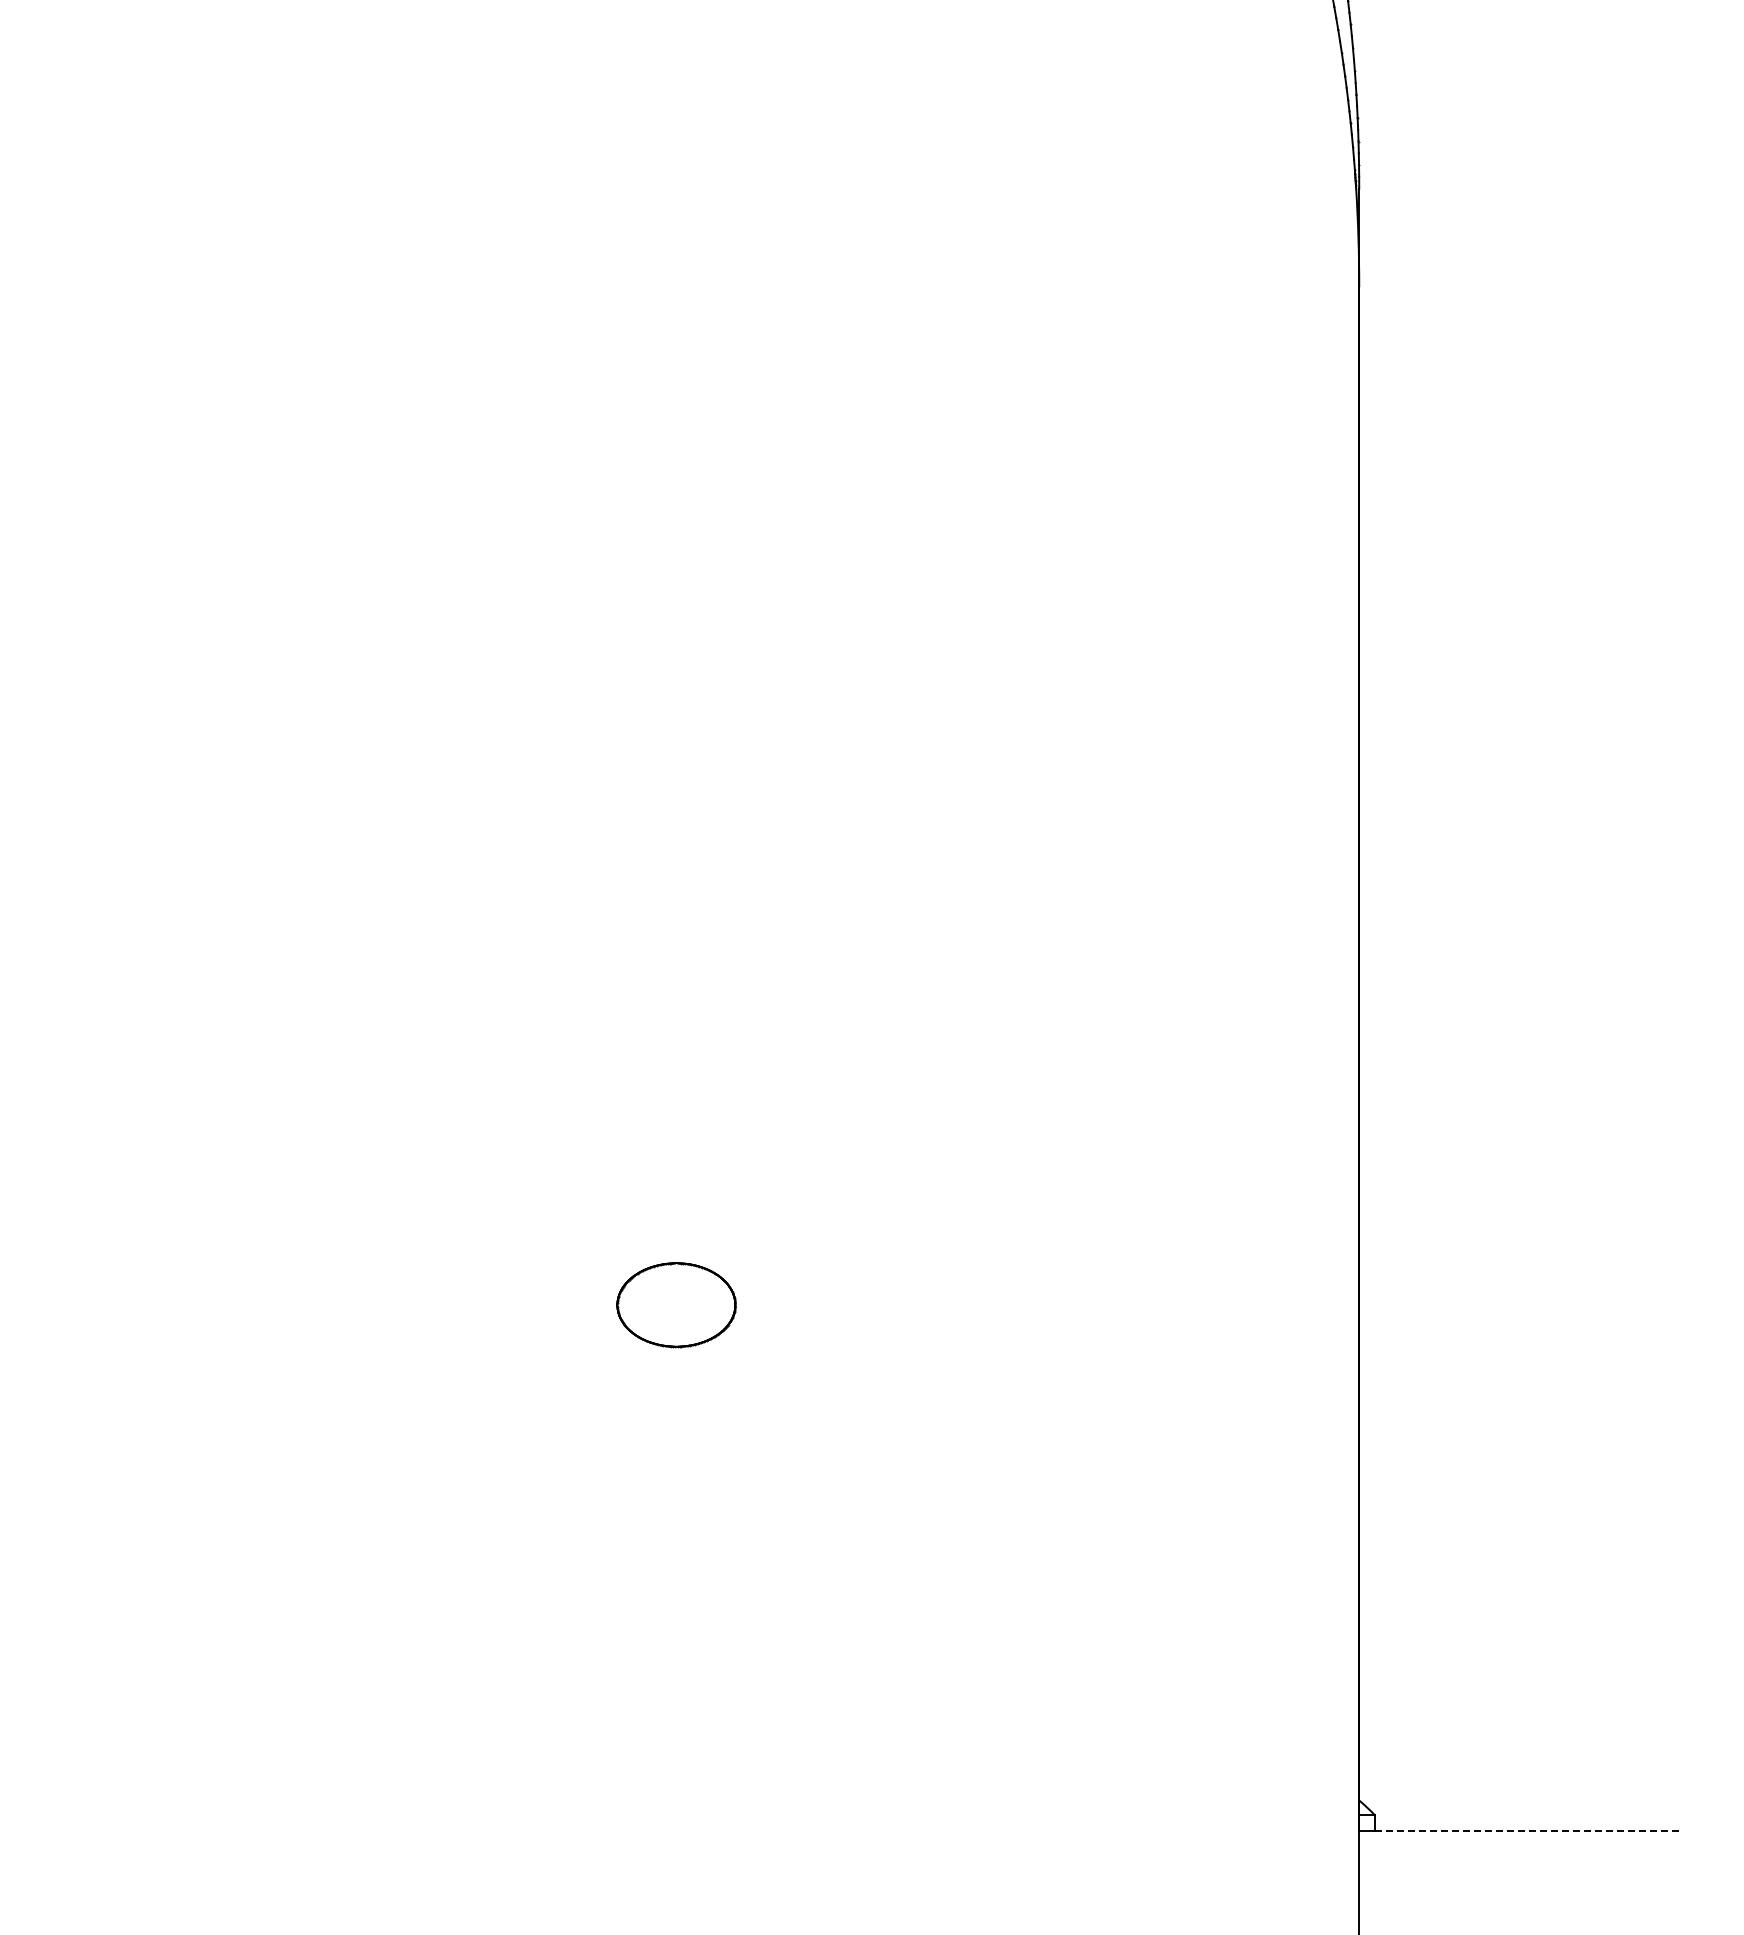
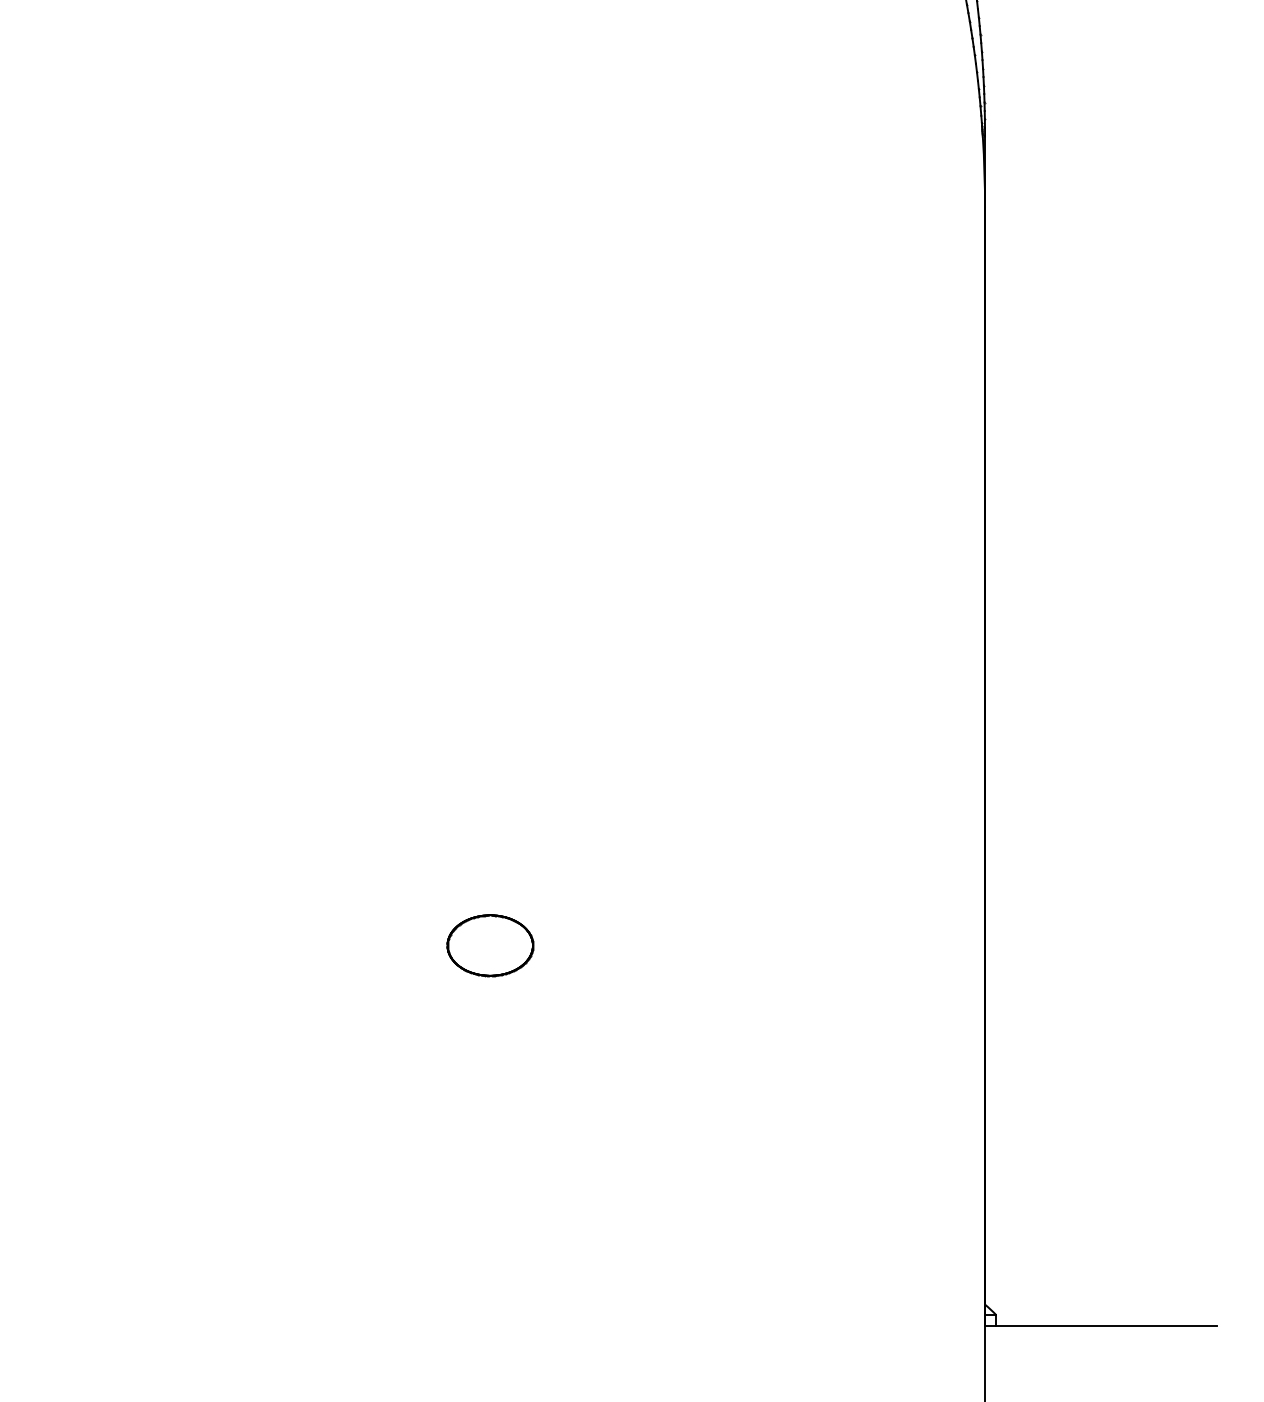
line: (1527, 1830) -> (1106, 1326), dashed -> solid

